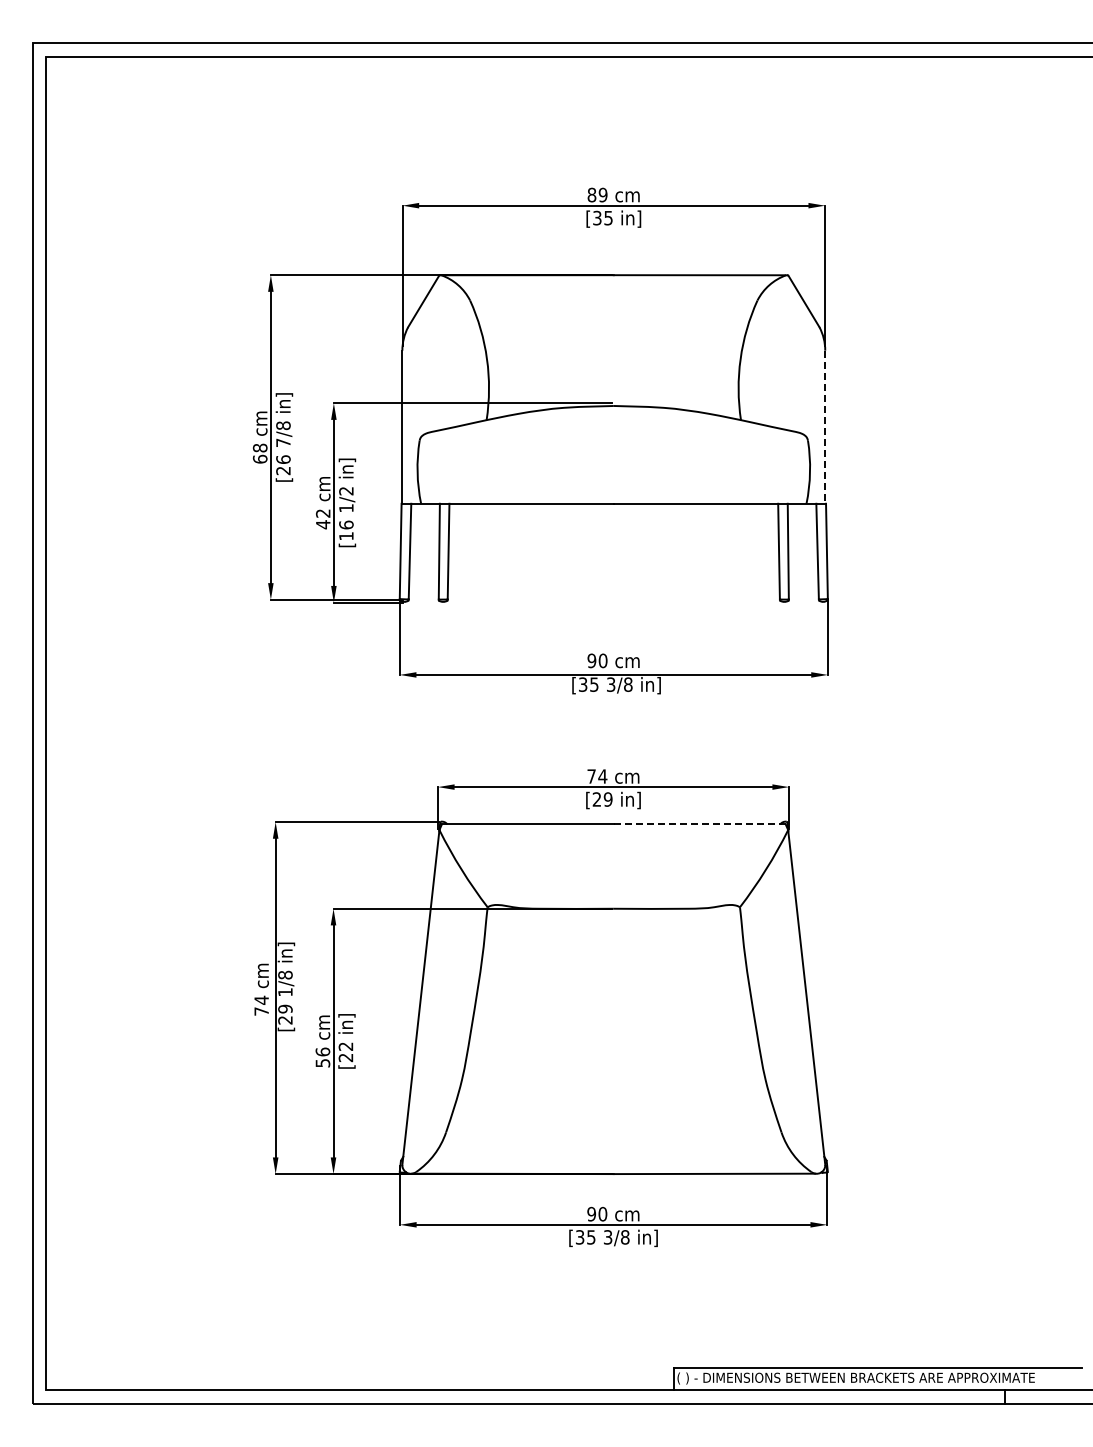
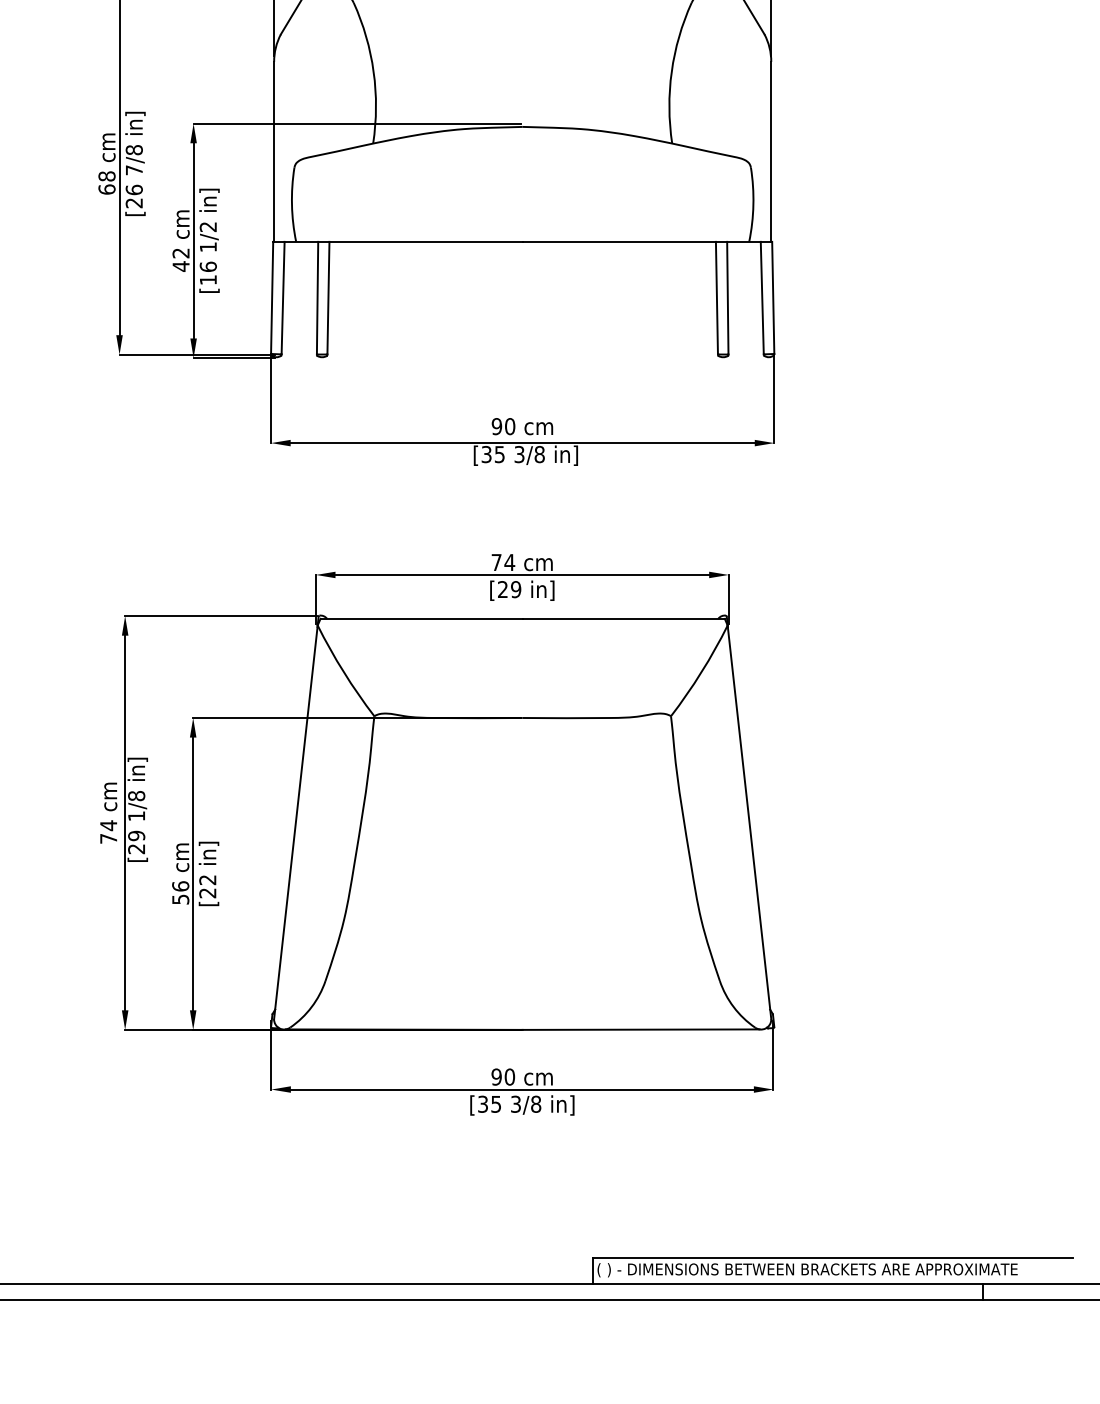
line: (825, 427) -> (771, 152), dashed -> solid
line: (699, 824) -> (623, 618), dashed -> solid

